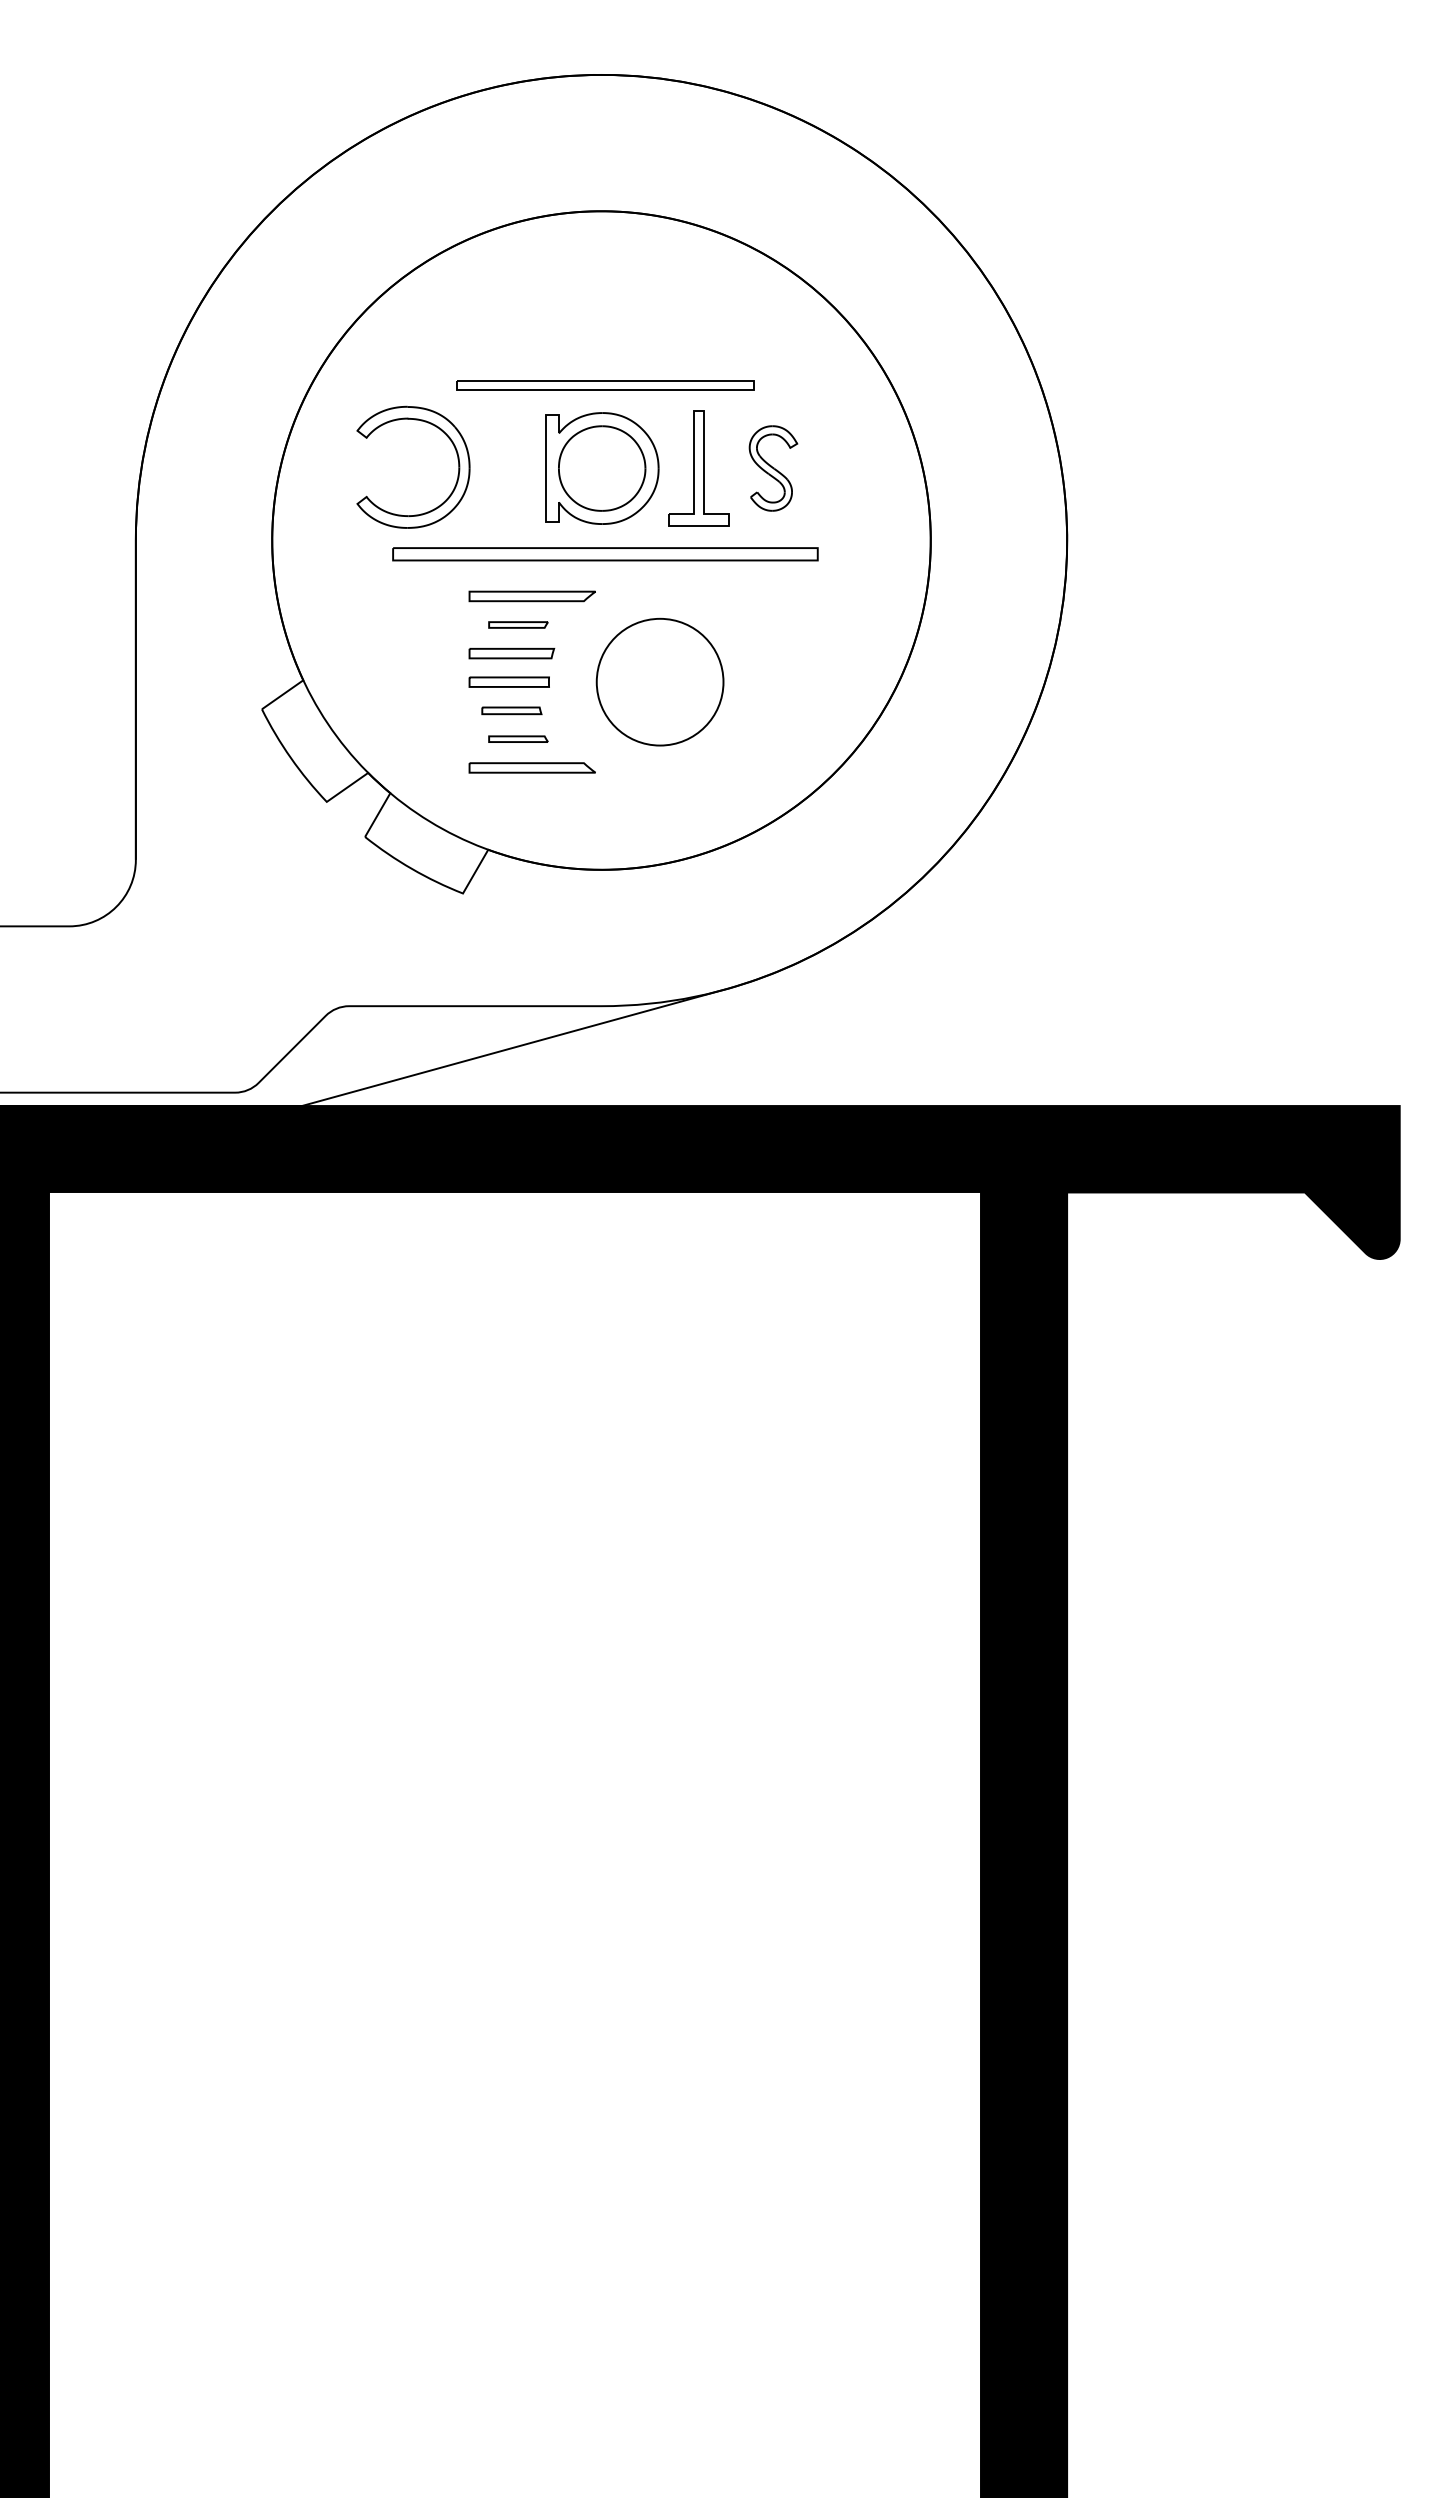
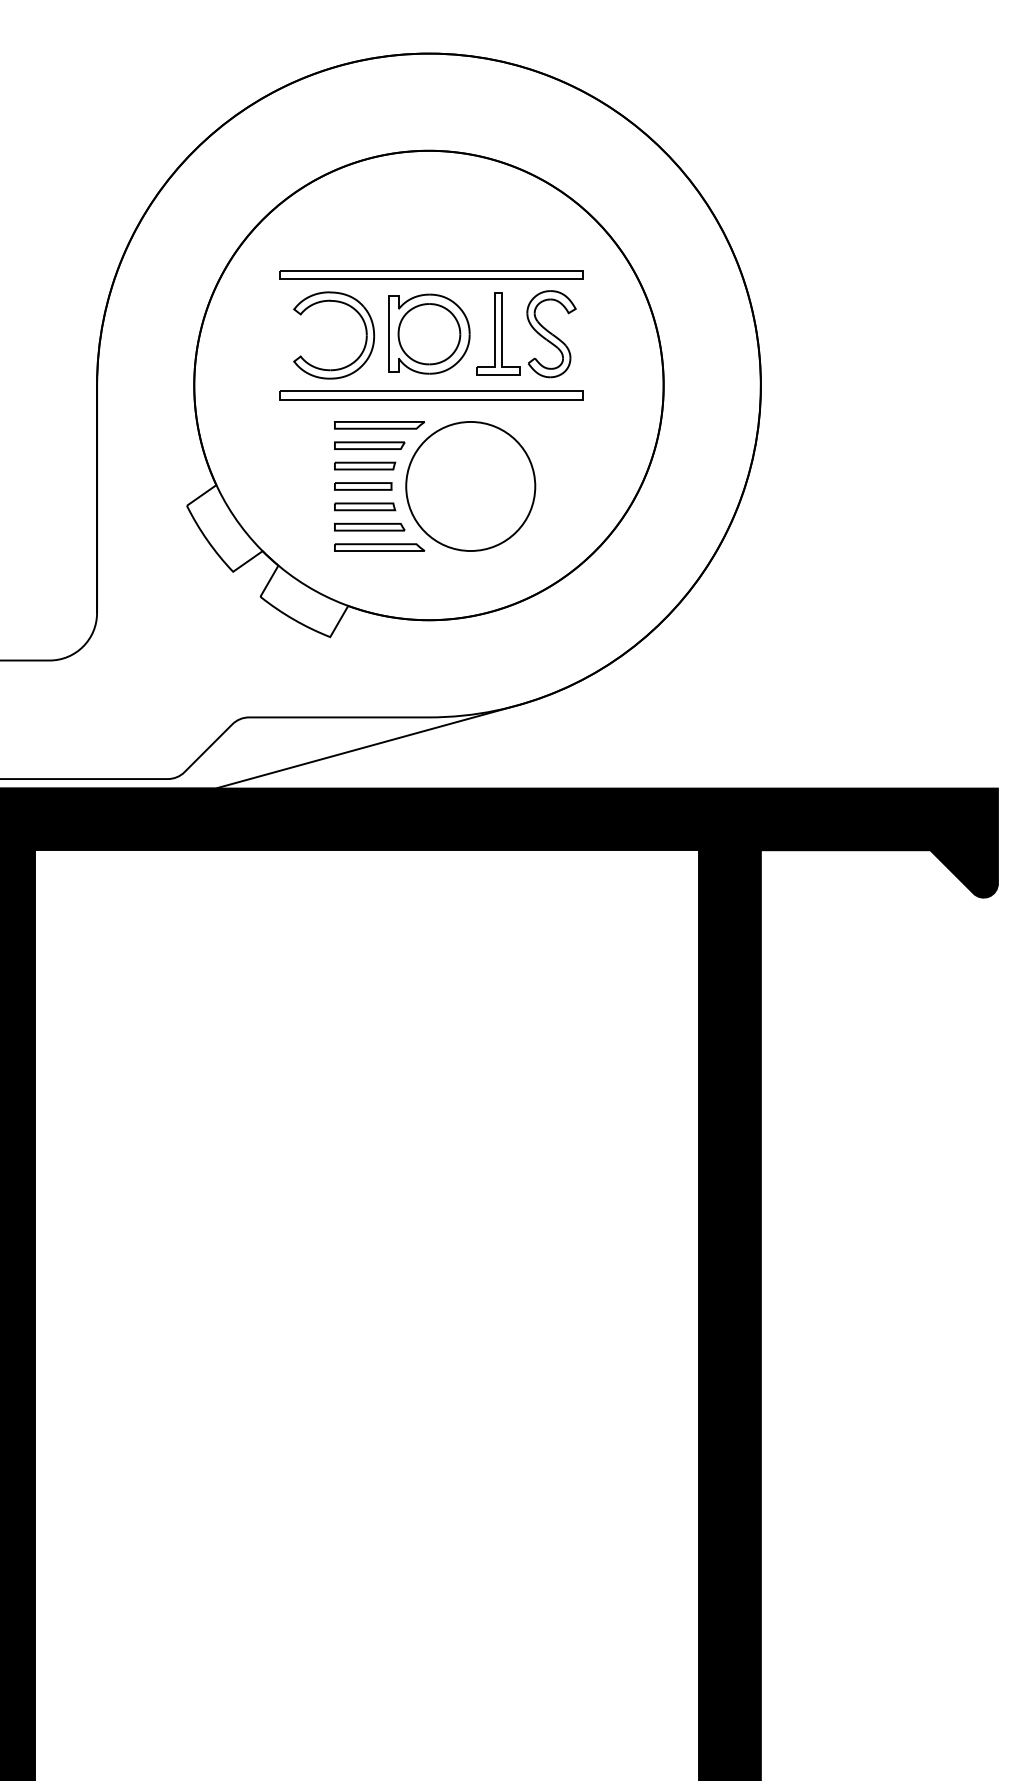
part: (605, 385) -> (431, 274), size x1.43
part: (457, 459) -> (365, 329), moved
part: (773, 468) -> (551, 334), size x1.43
part: (518, 624) -> (369, 445), size x1.67
circle: (659, 681) -> (470, 485), size x1.43
part: (511, 710) -> (364, 506), size x1.43
part: (518, 738) -> (369, 526), size x1.67

